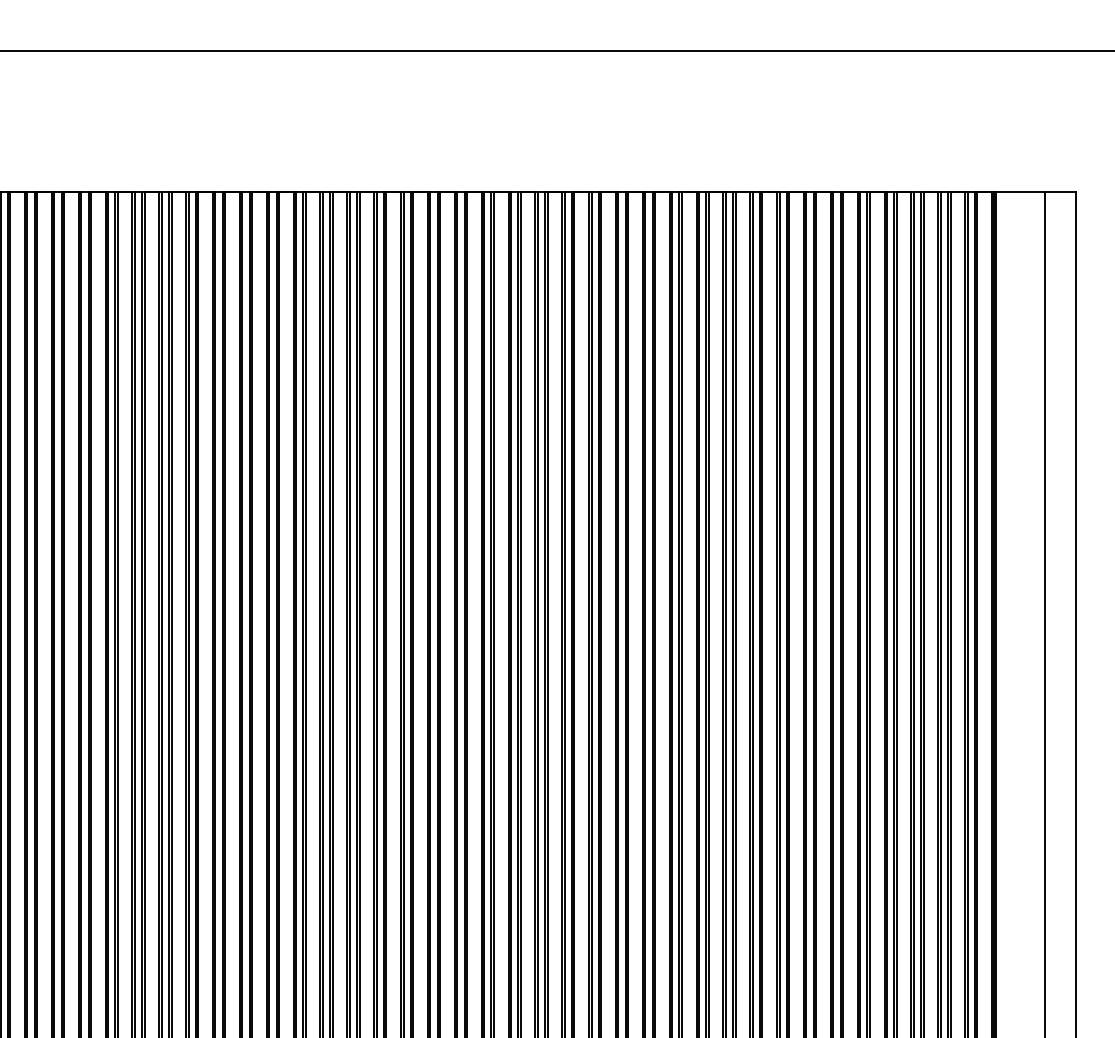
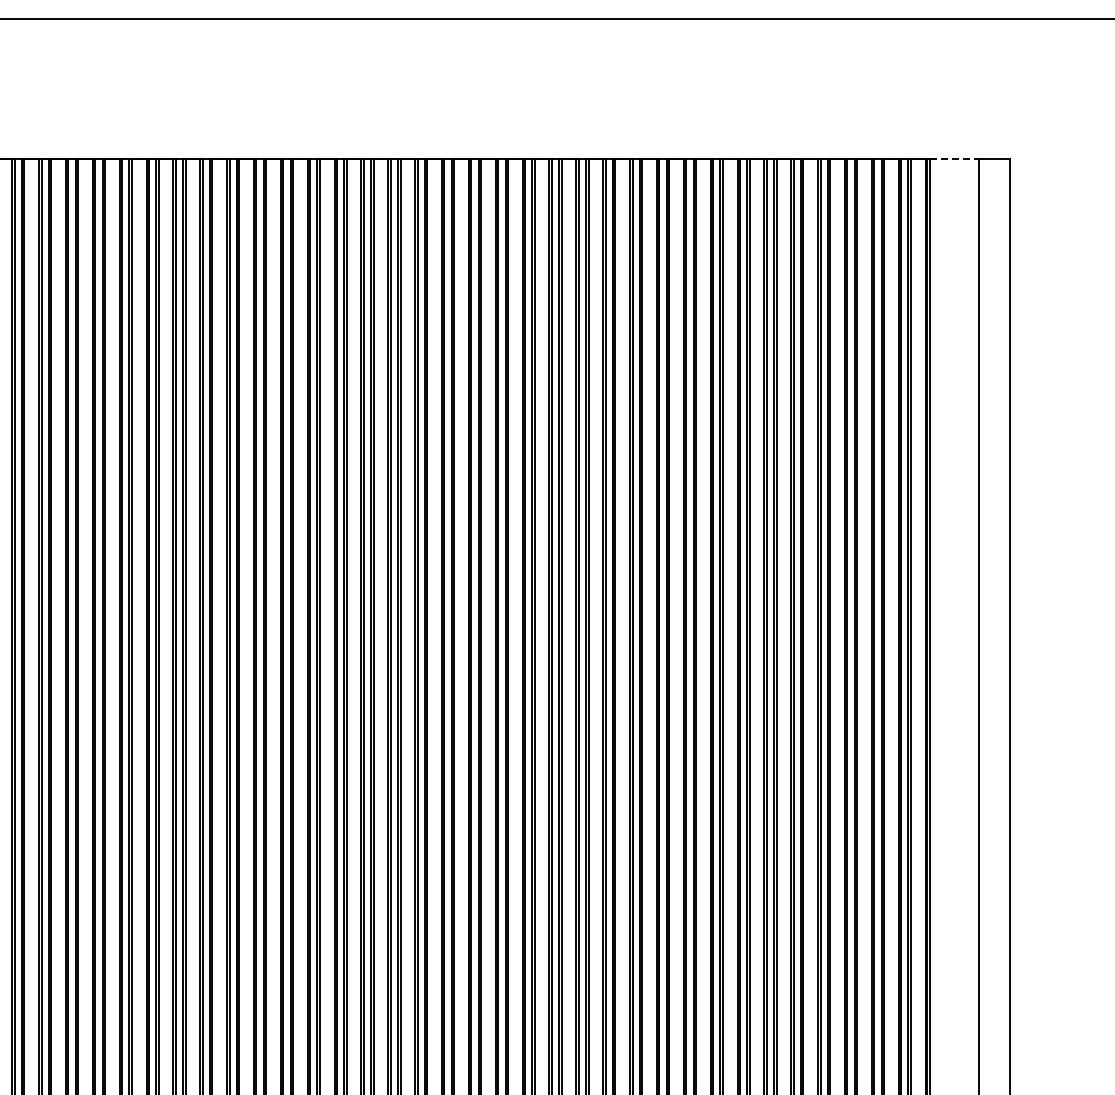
line: (1020, 191) -> (954, 158), solid -> dashed

